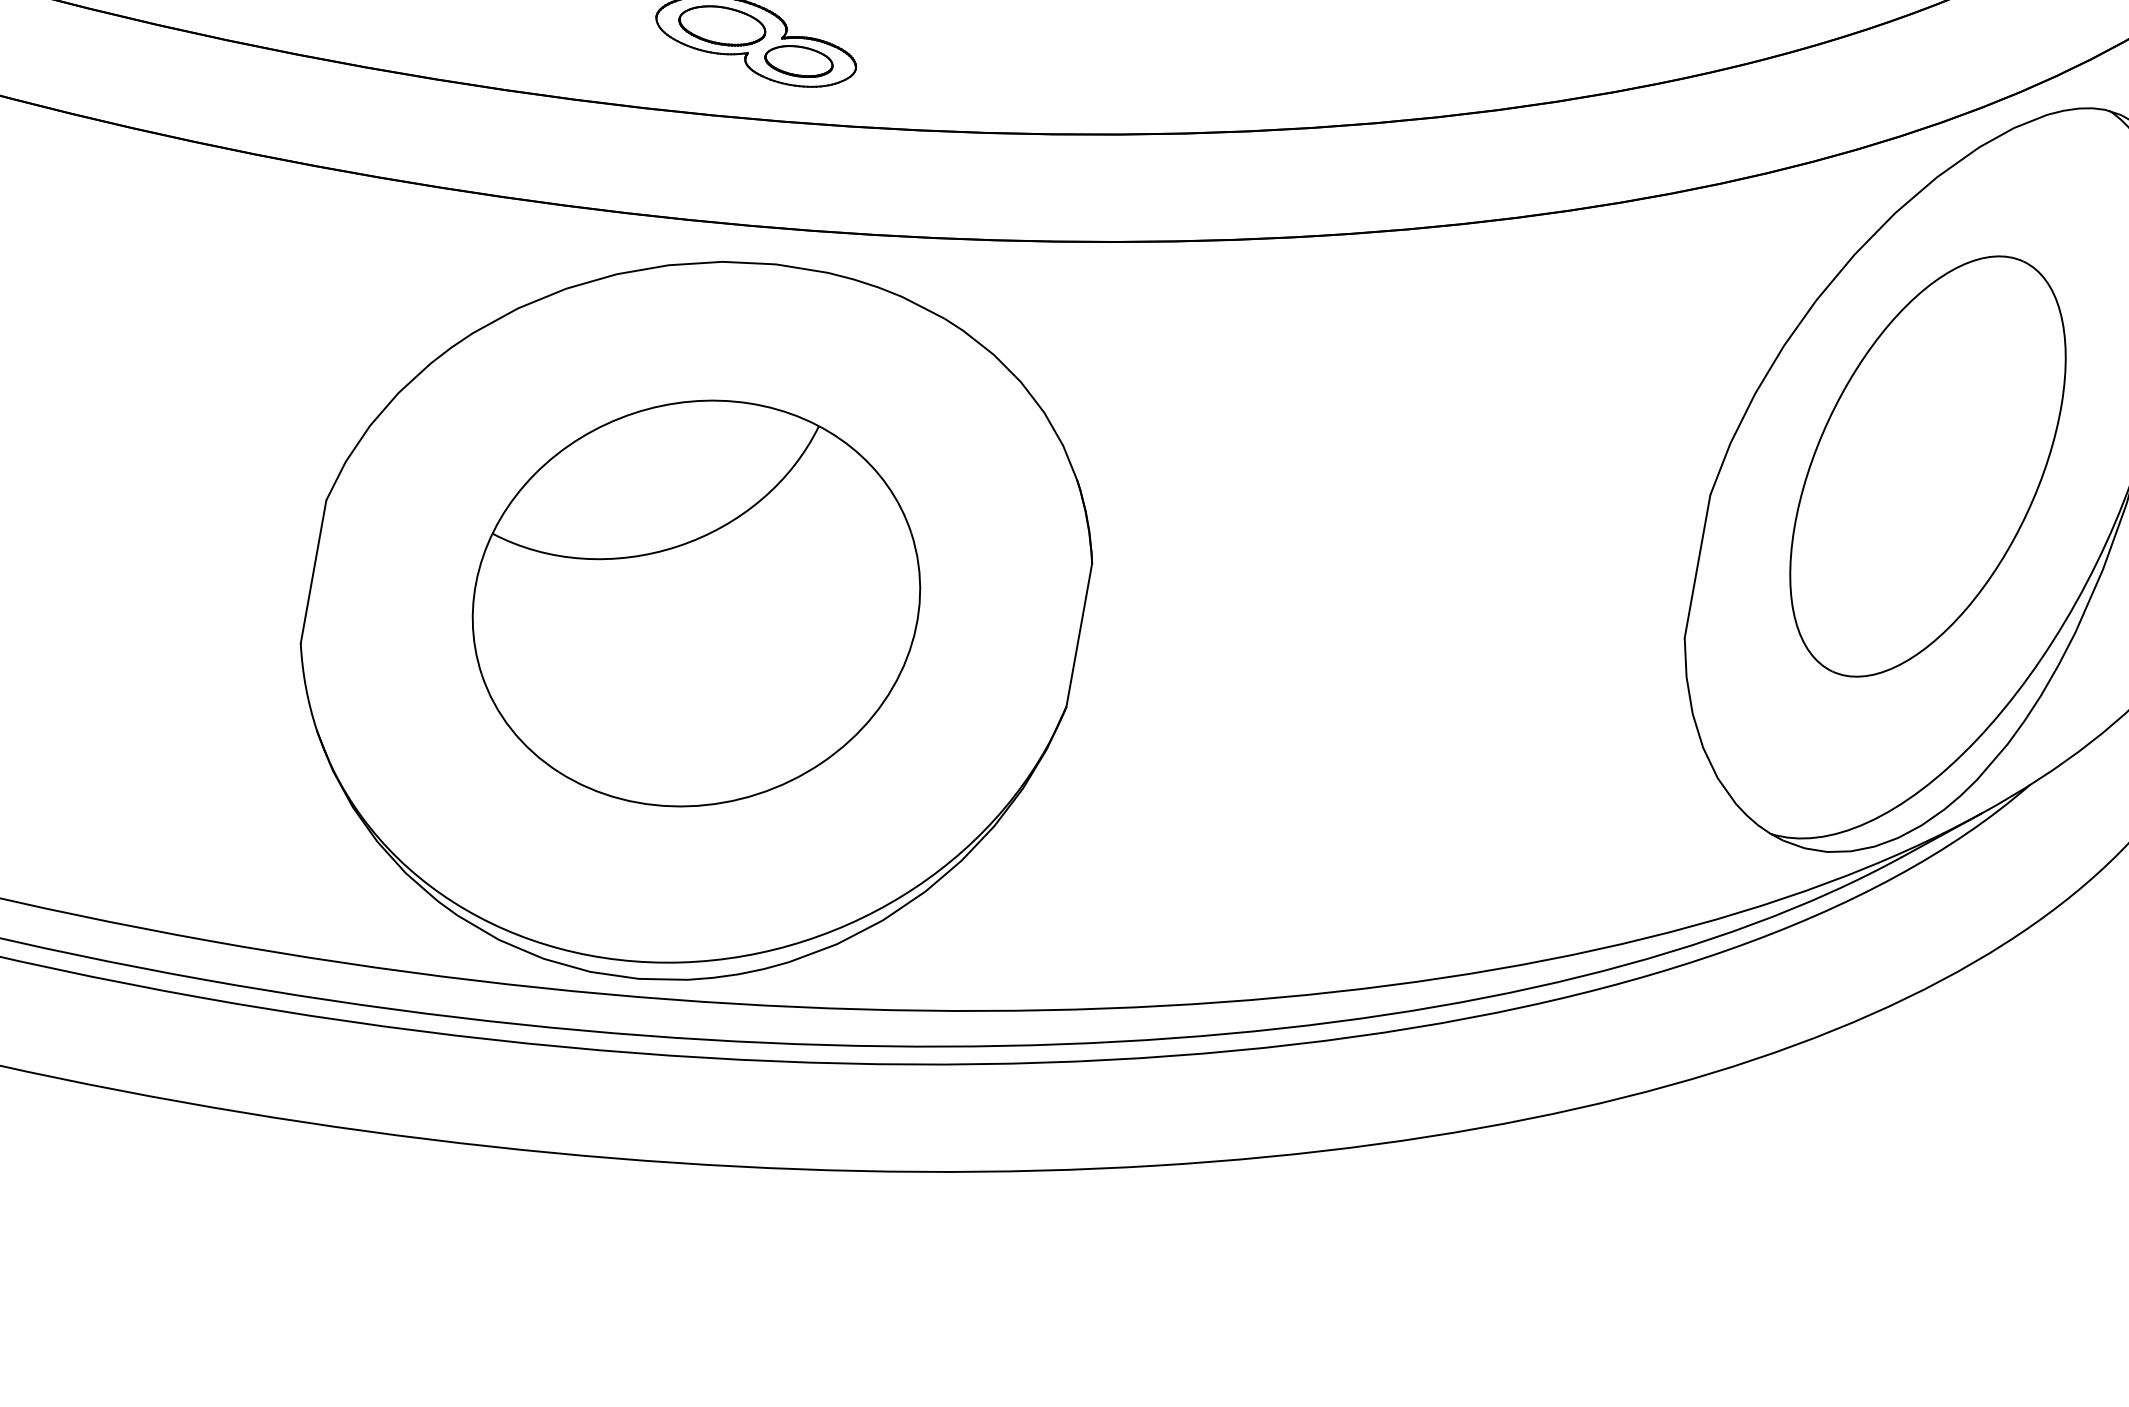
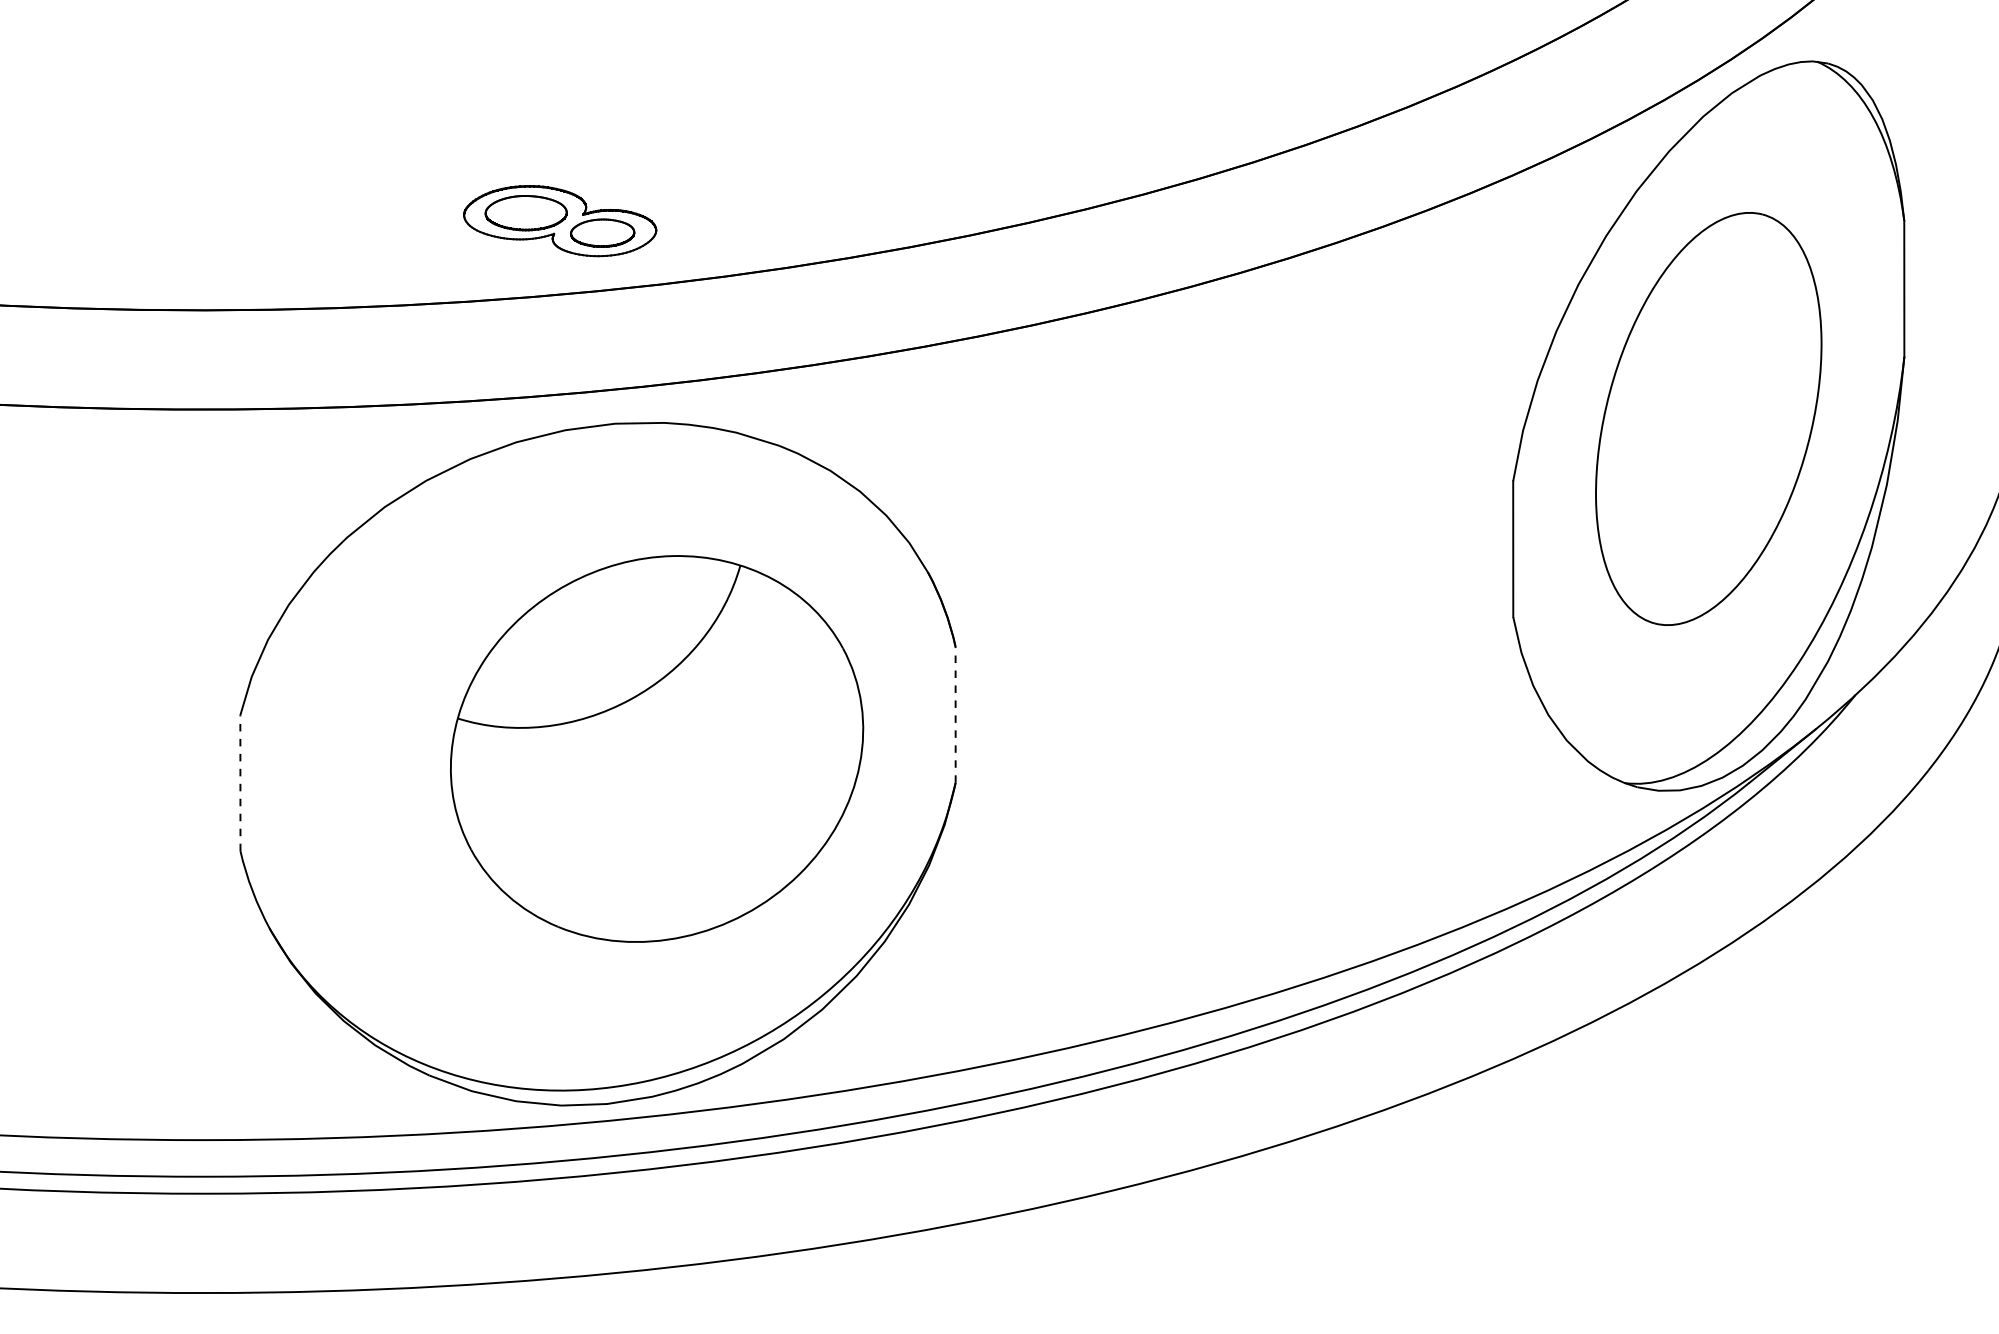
line: (313, 572) -> (240, 783), solid -> dashed
part: (697, 603) -> (657, 748), moved
line: (1079, 634) -> (955, 714), solid -> dashed

